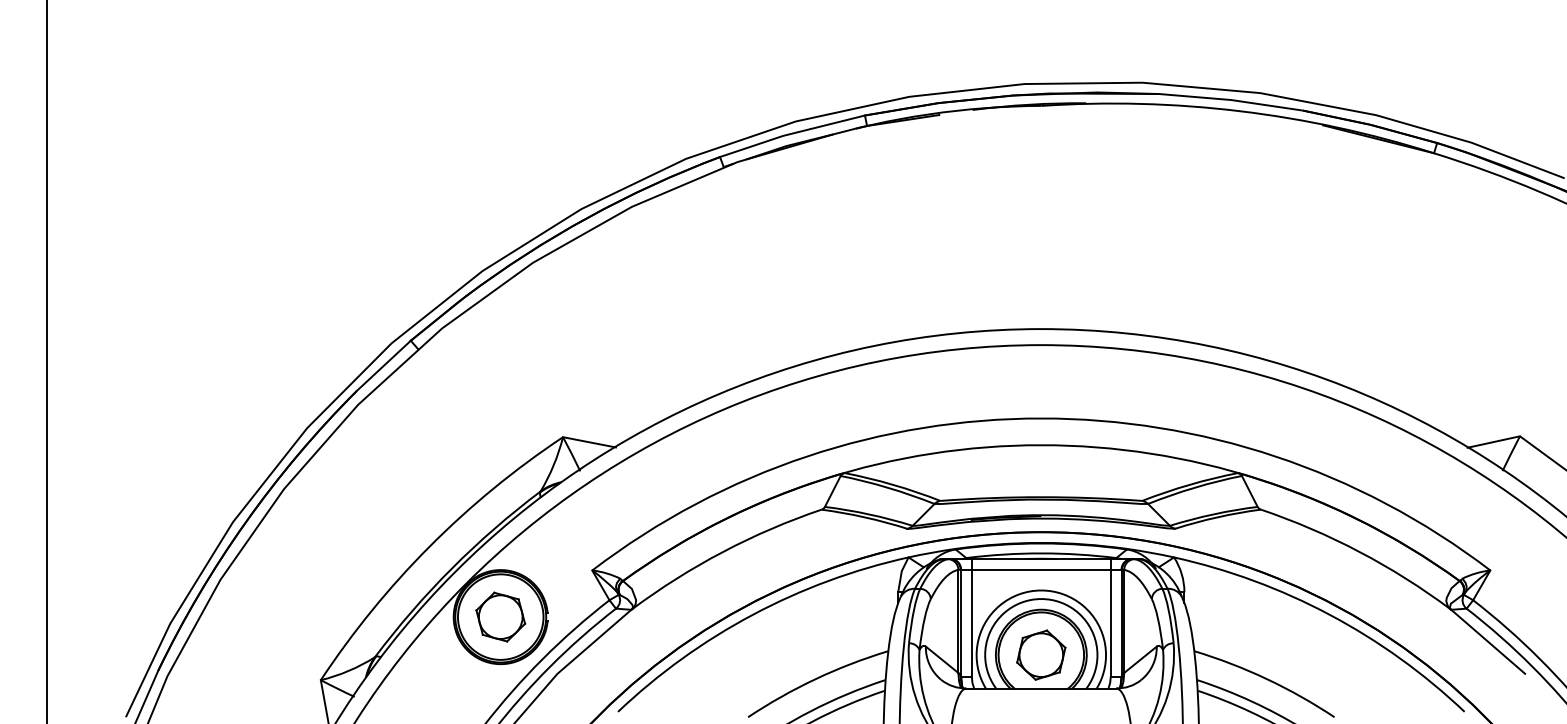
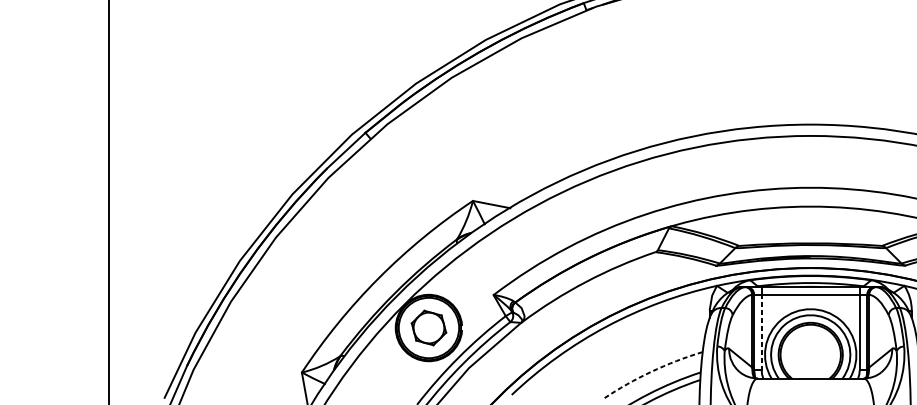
line: (971, 623) -> (761, 332), solid -> dashed
part: (1041, 654) -> (810, 354), removed
arc: (815, 679) -> (651, 372), solid -> dashed

